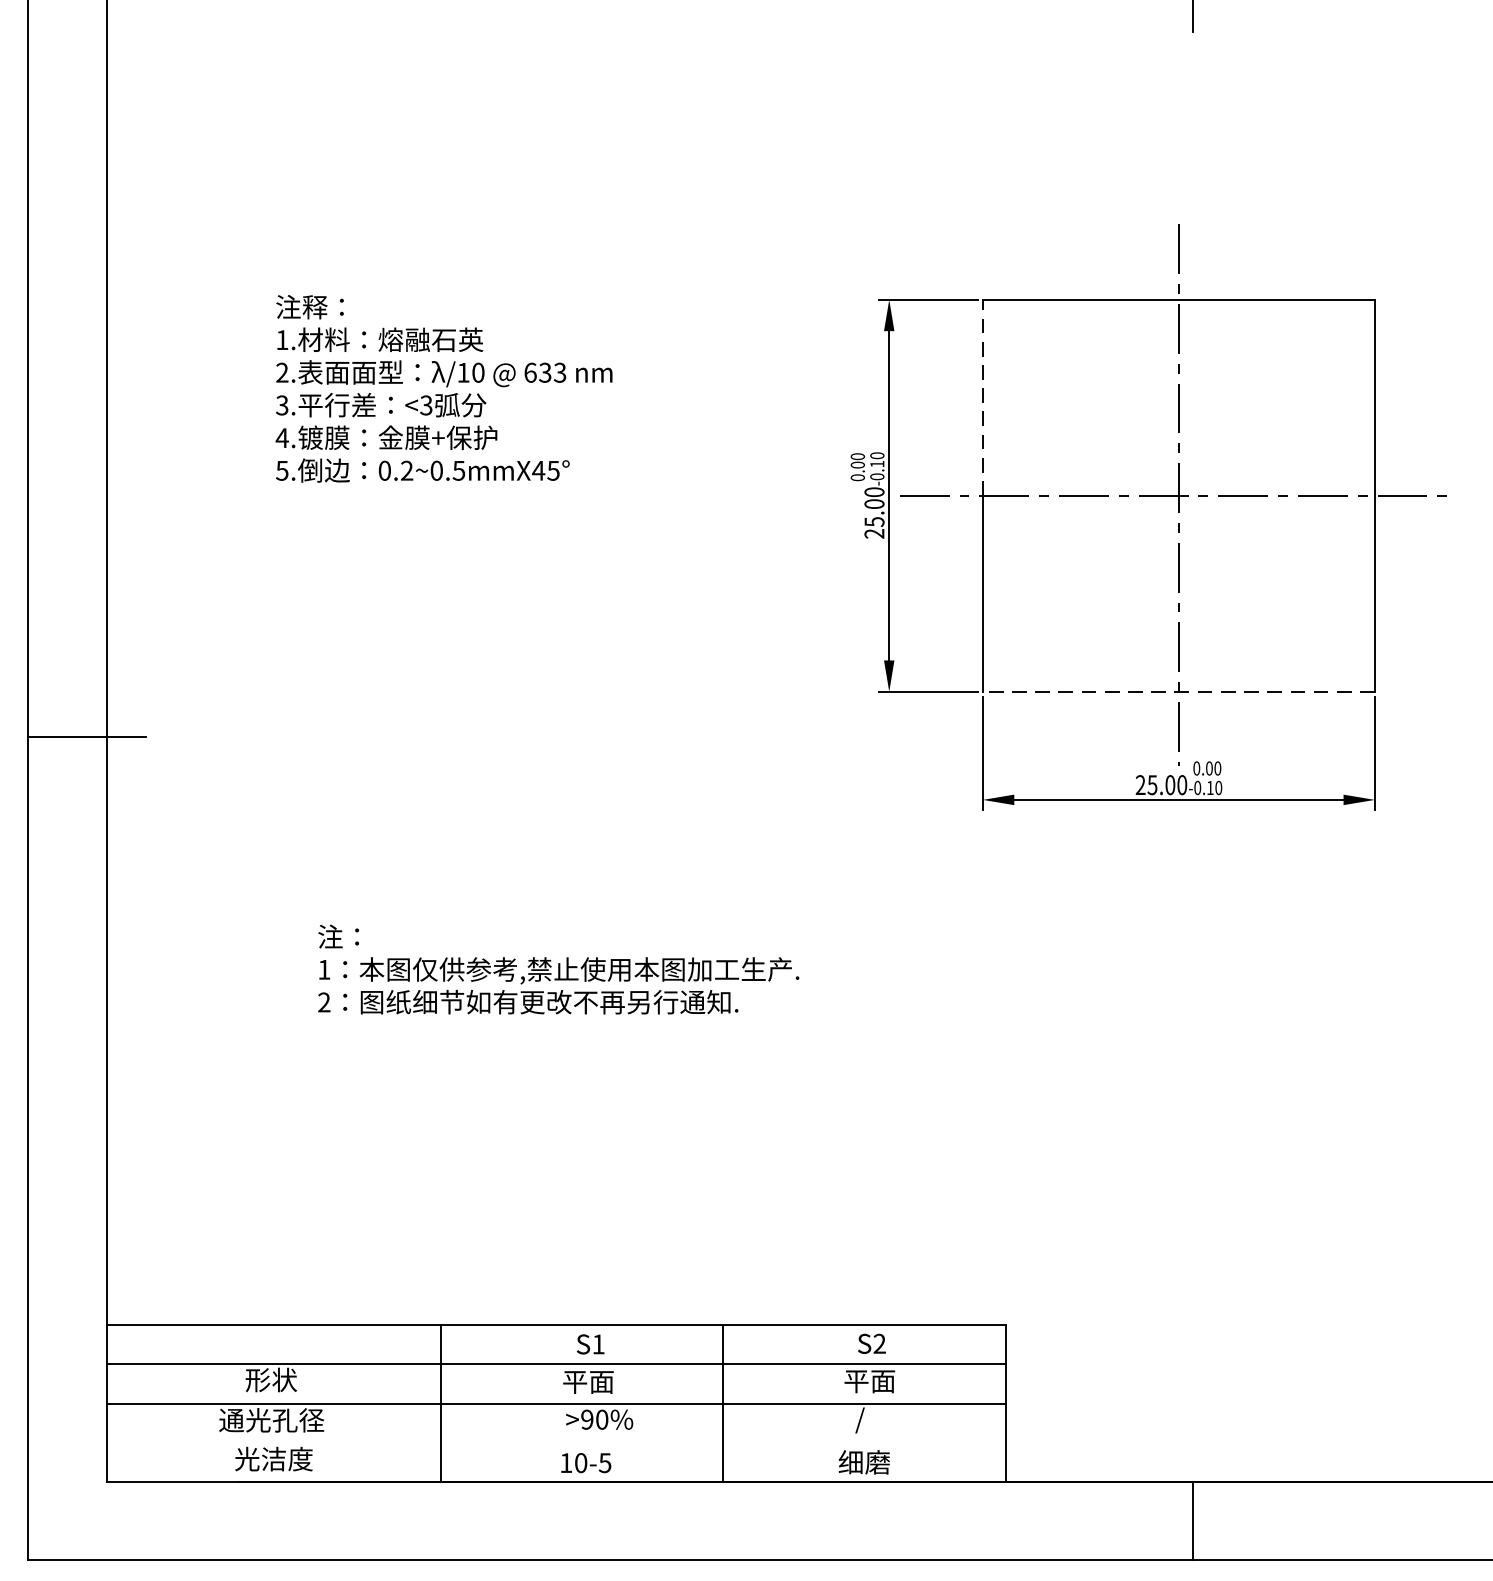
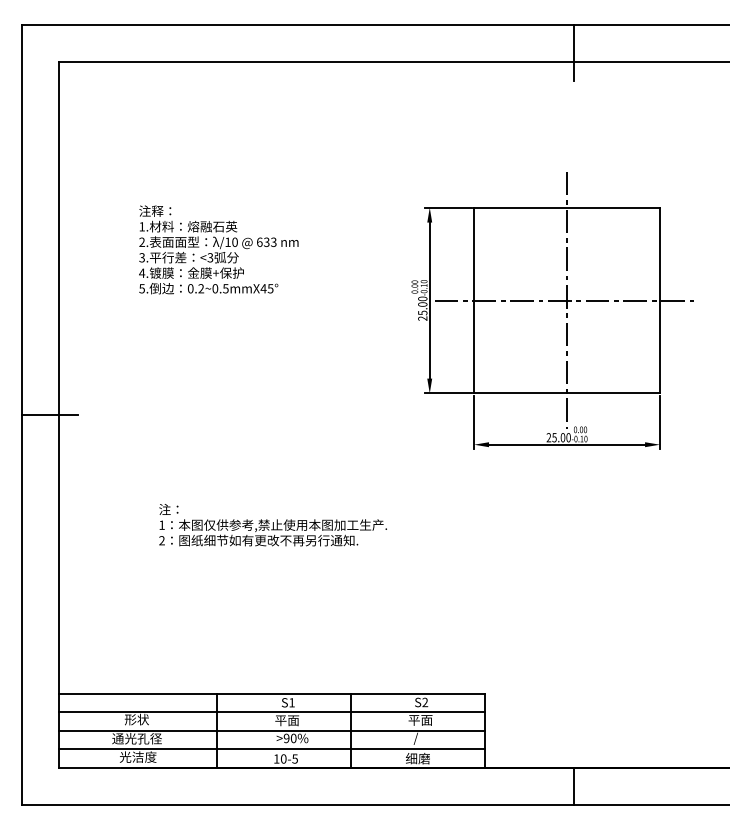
line: (983, 396) -> (474, 253), dashed -> solid
line: (1179, 691) -> (567, 393), dashed -> solid
line: (555, 1443) -> (271, 749), added

